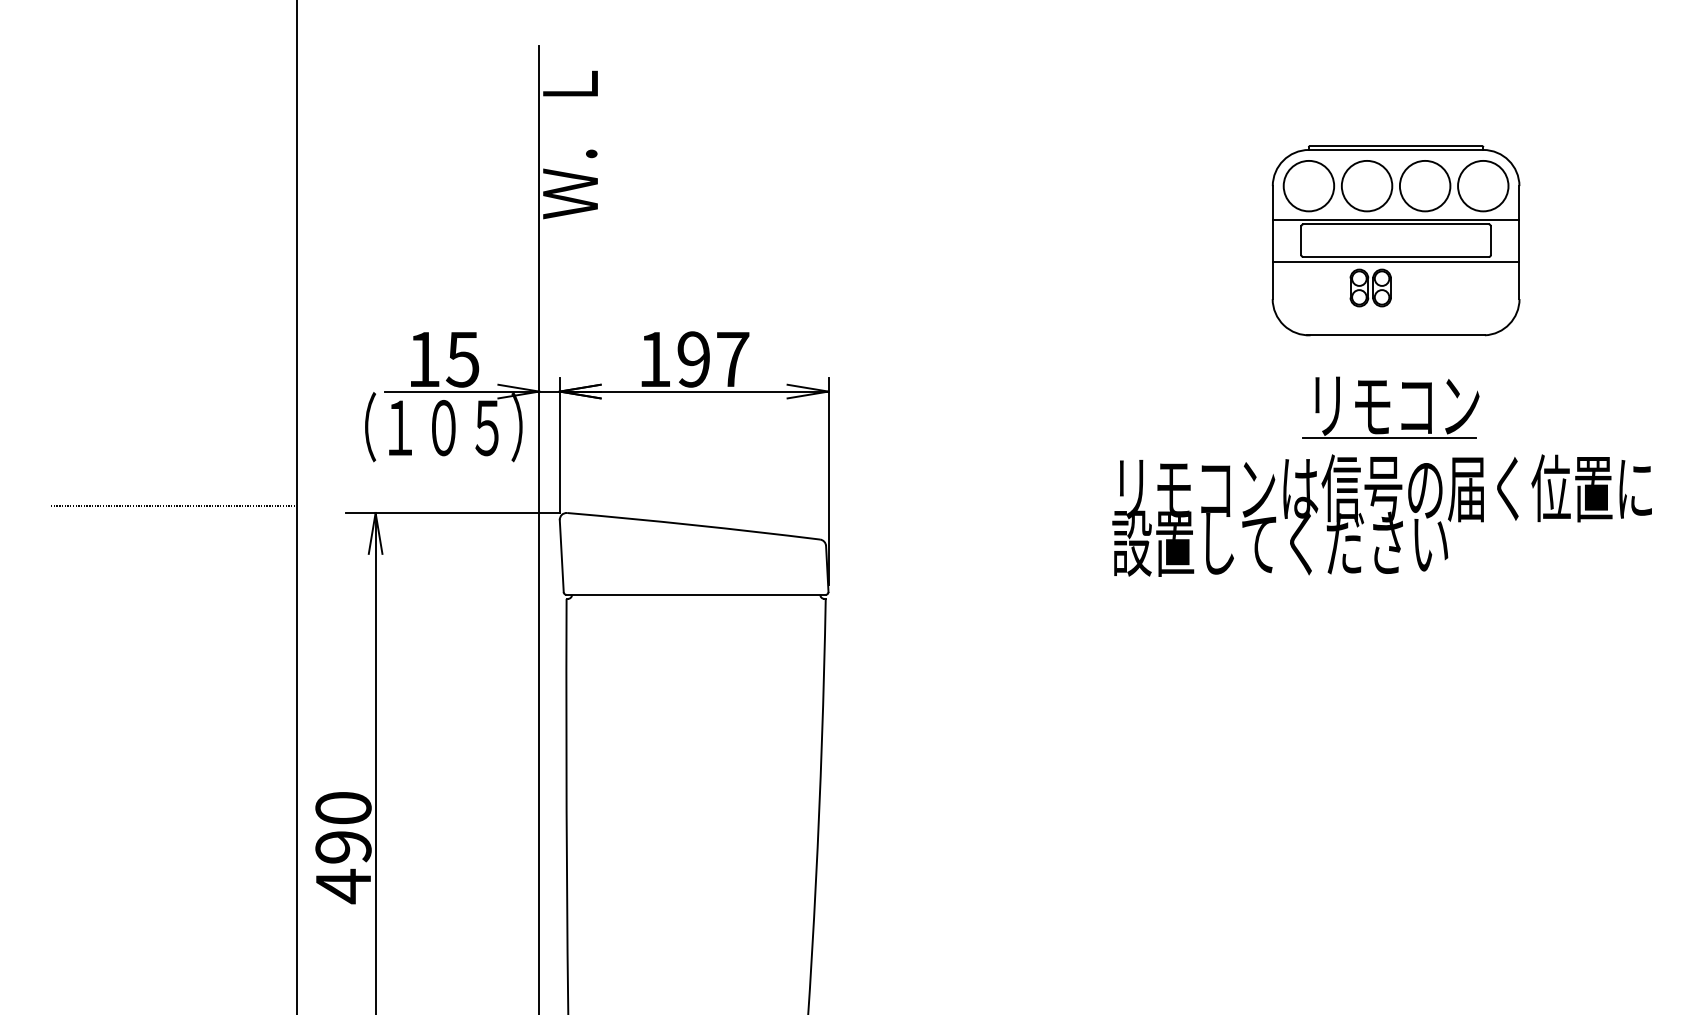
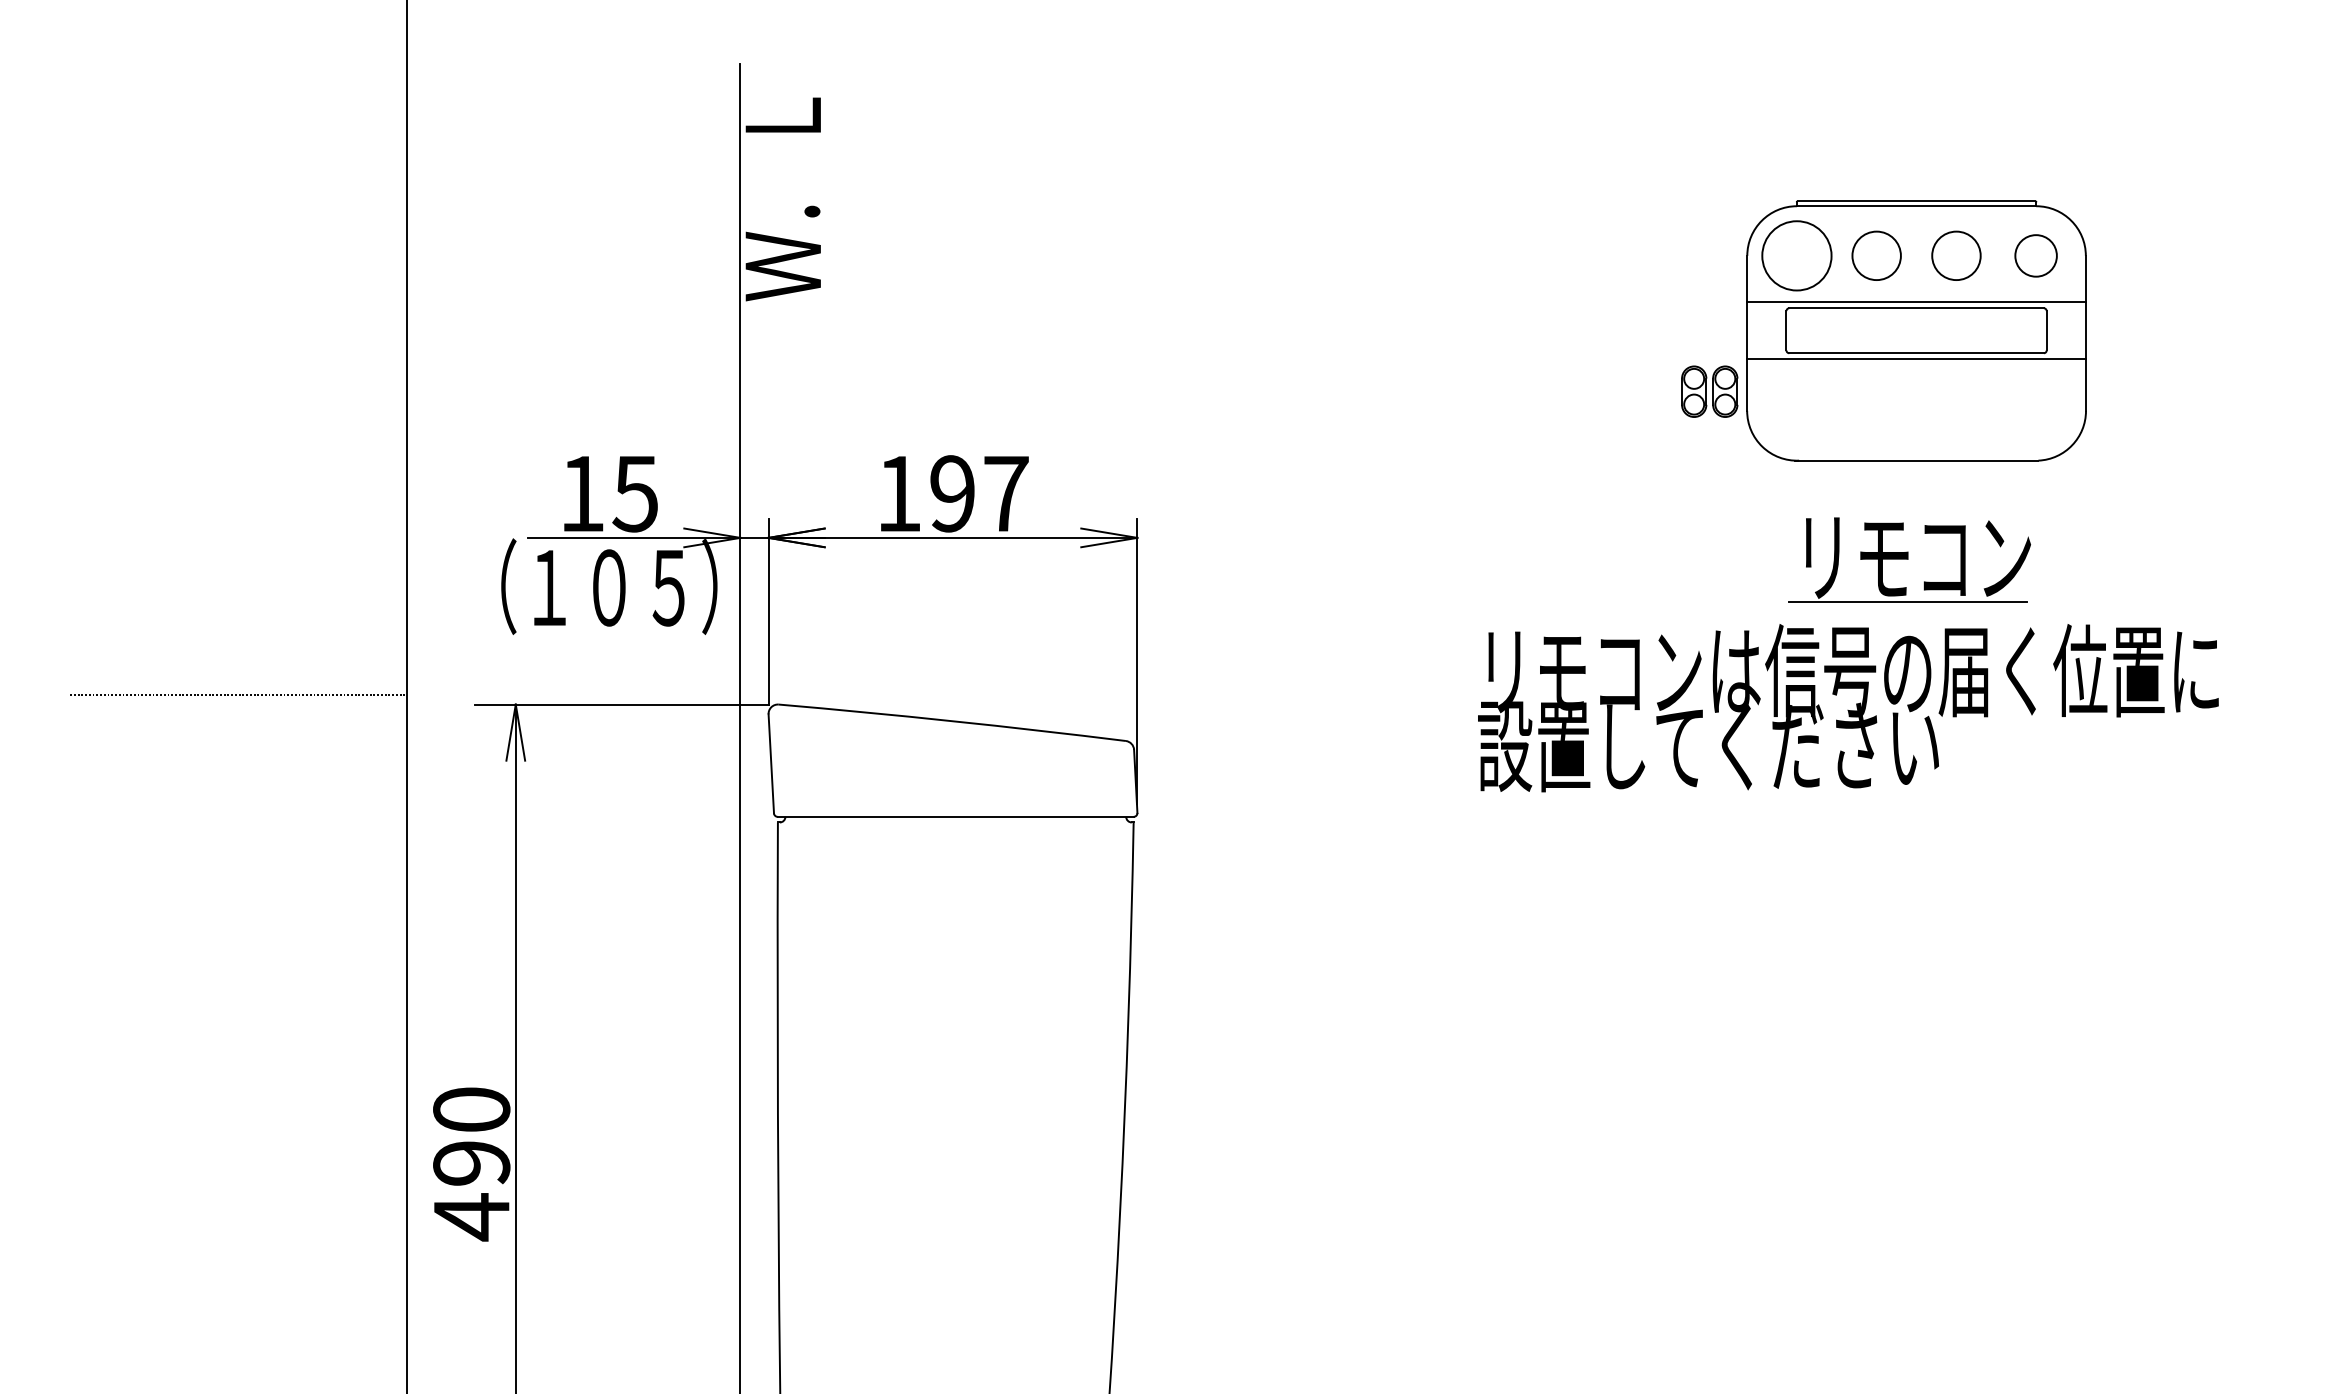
circle: (1366, 185) -> (1876, 255), size x0.7
circle: (1425, 185) -> (1956, 255), size x0.7
circle: (1482, 185) -> (2035, 255), size x0.6
part: (1370, 287) -> (1709, 391), moved
text: (1382, 515) -> (1848, 708), moved

